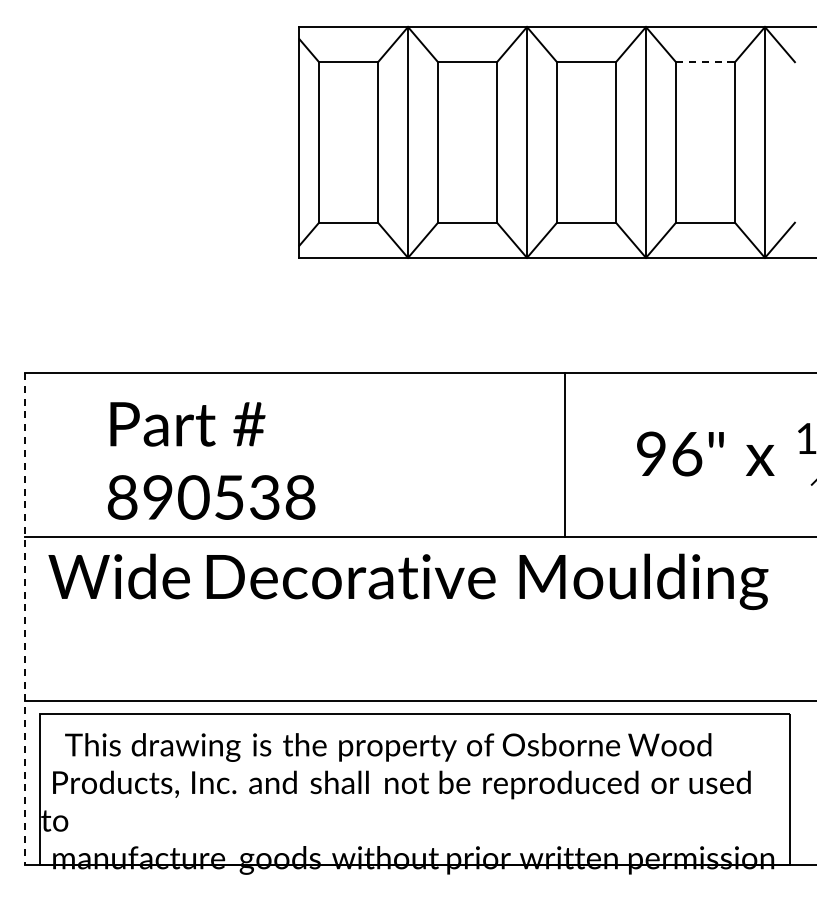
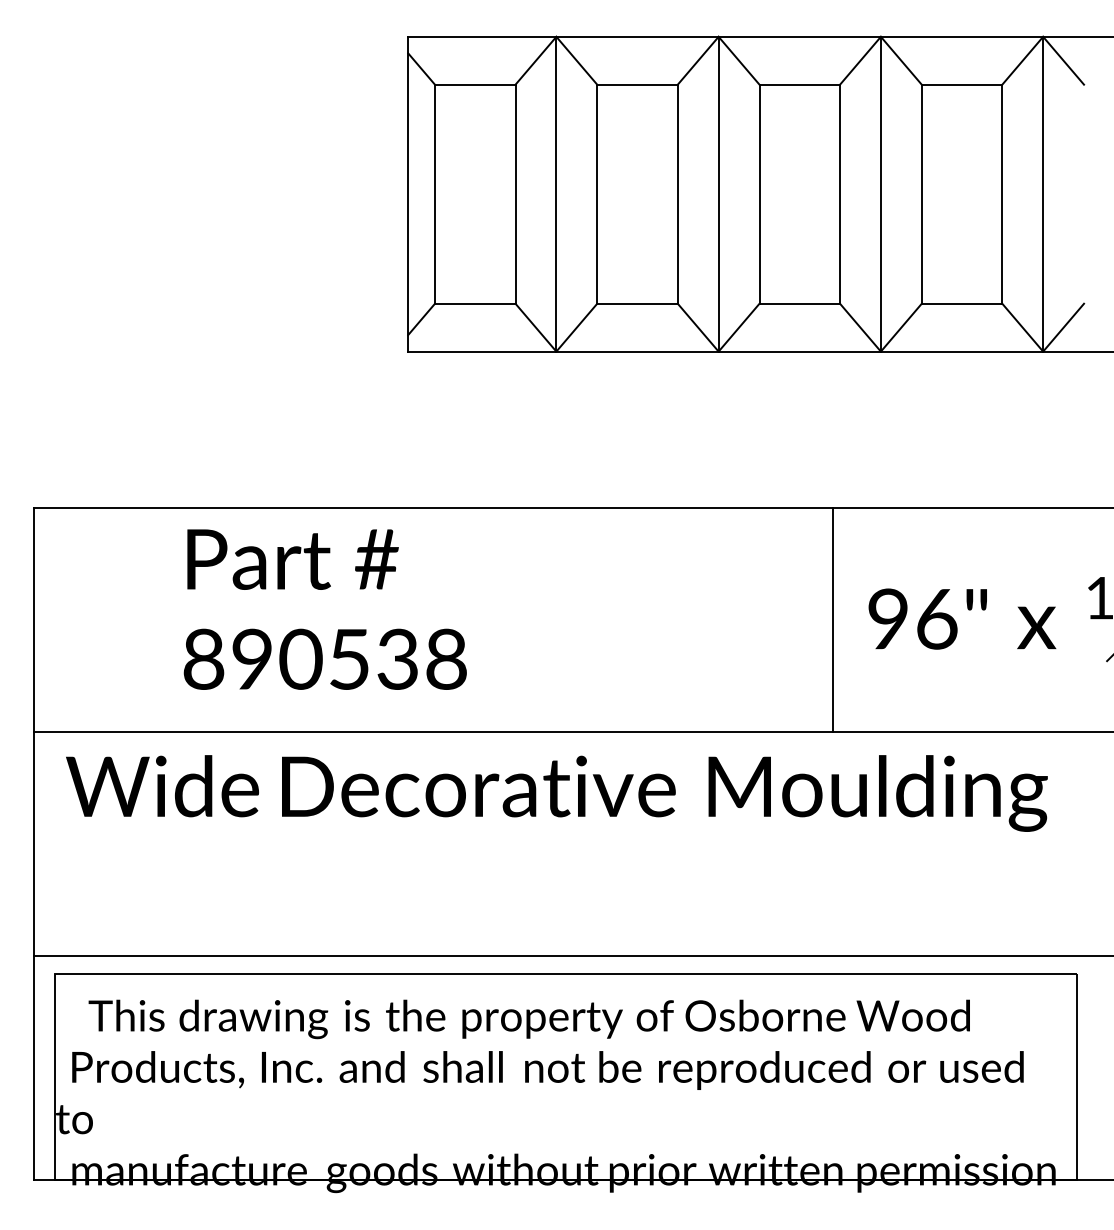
line: (705, 62) -> (962, 85), dashed -> solid
line: (564, 454) -> (832, 619), moved
text: (211, 460) -> (325, 608), moved
line: (24, 619) -> (33, 844), dashed -> solid

